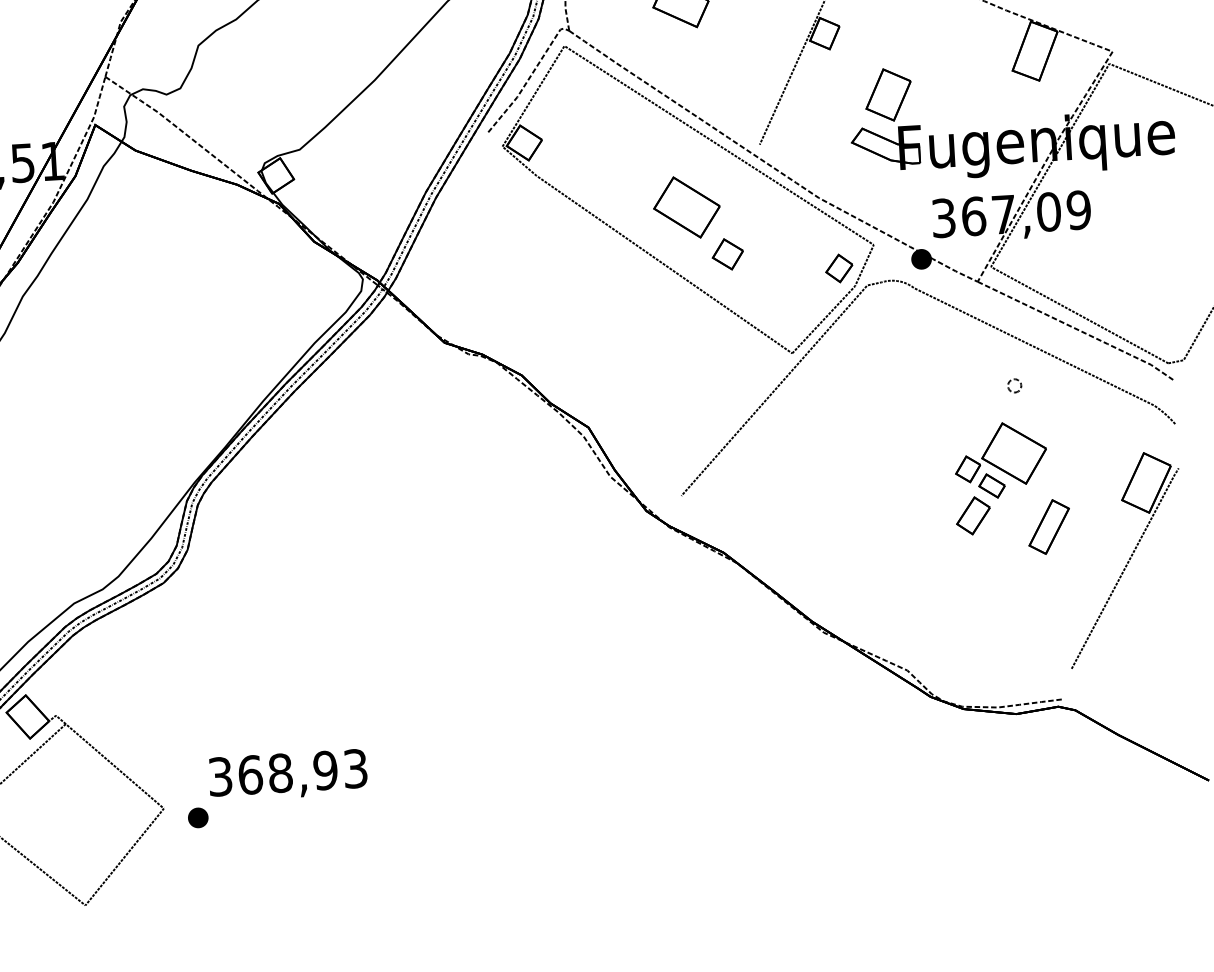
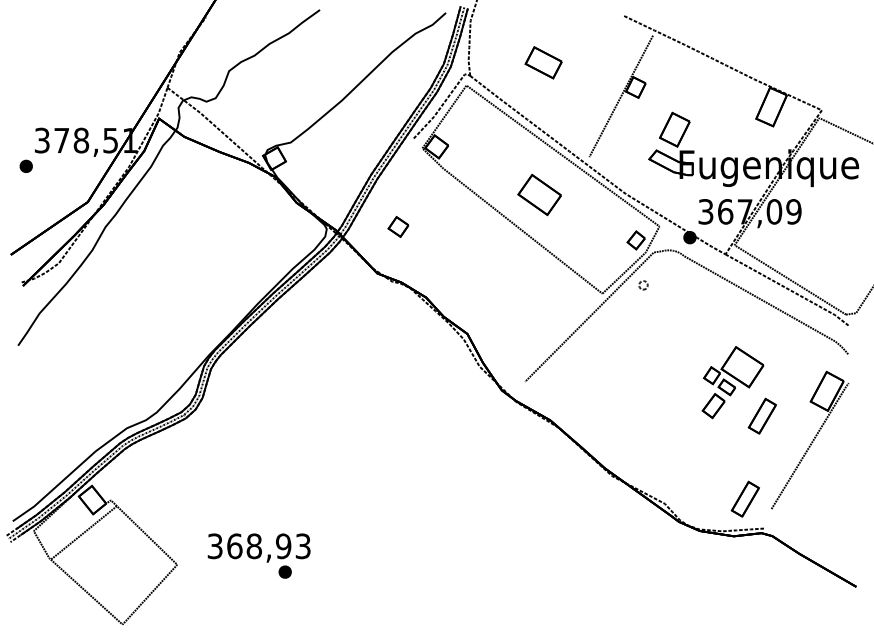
part: (727, 253) -> (398, 226), moved
part: (1014, 386) -> (643, 285), moved
part: (1029, 655) -> (744, 498), added
part: (197, 817) -> (284, 571), moved

